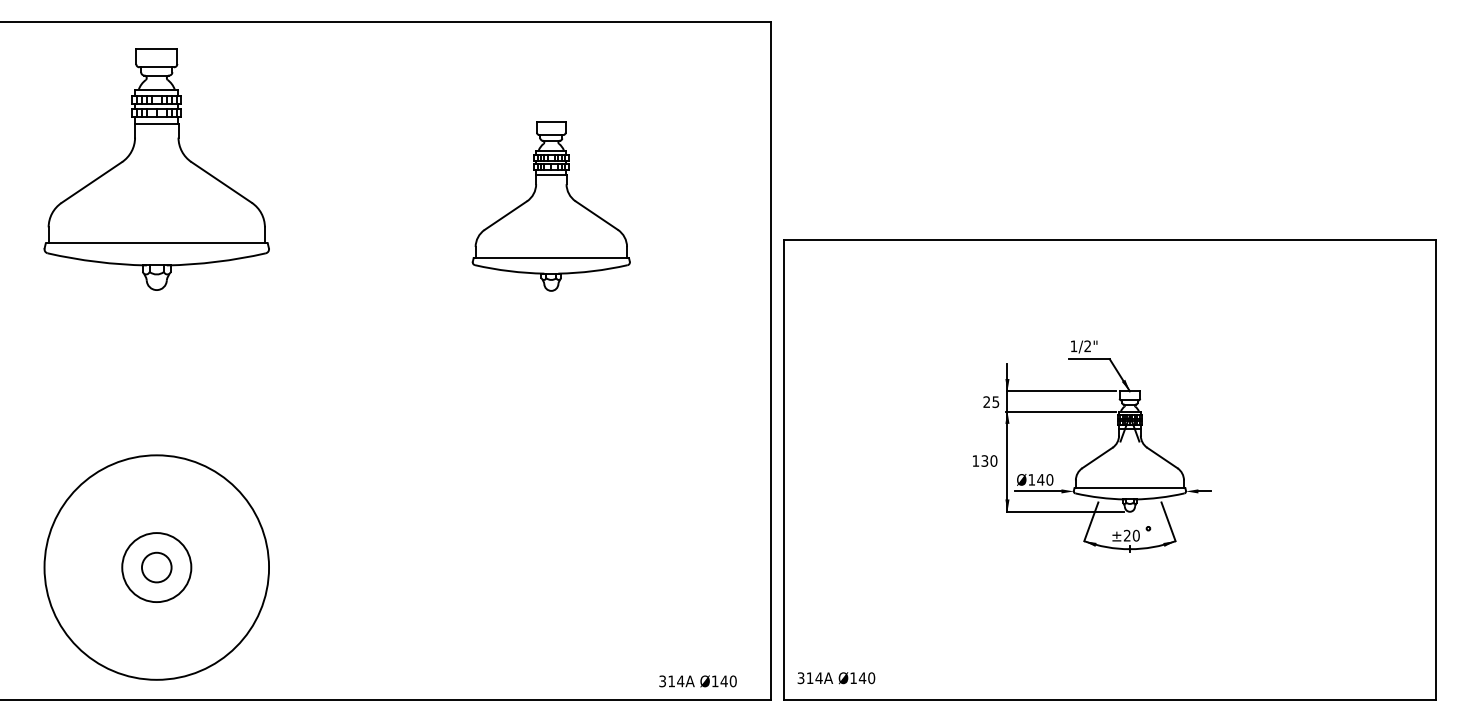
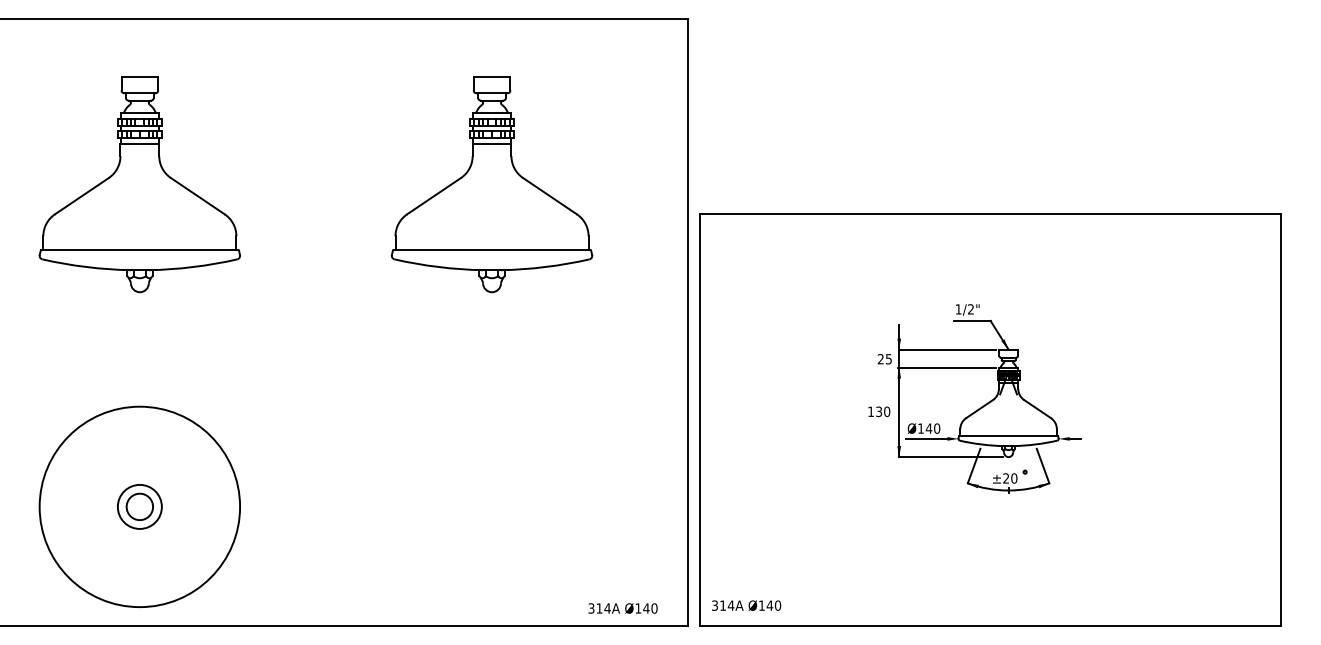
part: (156, 169) -> (139, 184), moved
part: (551, 206) -> (492, 184), size x1.43
circle: (156, 567) -> (139, 506), size x0.71

